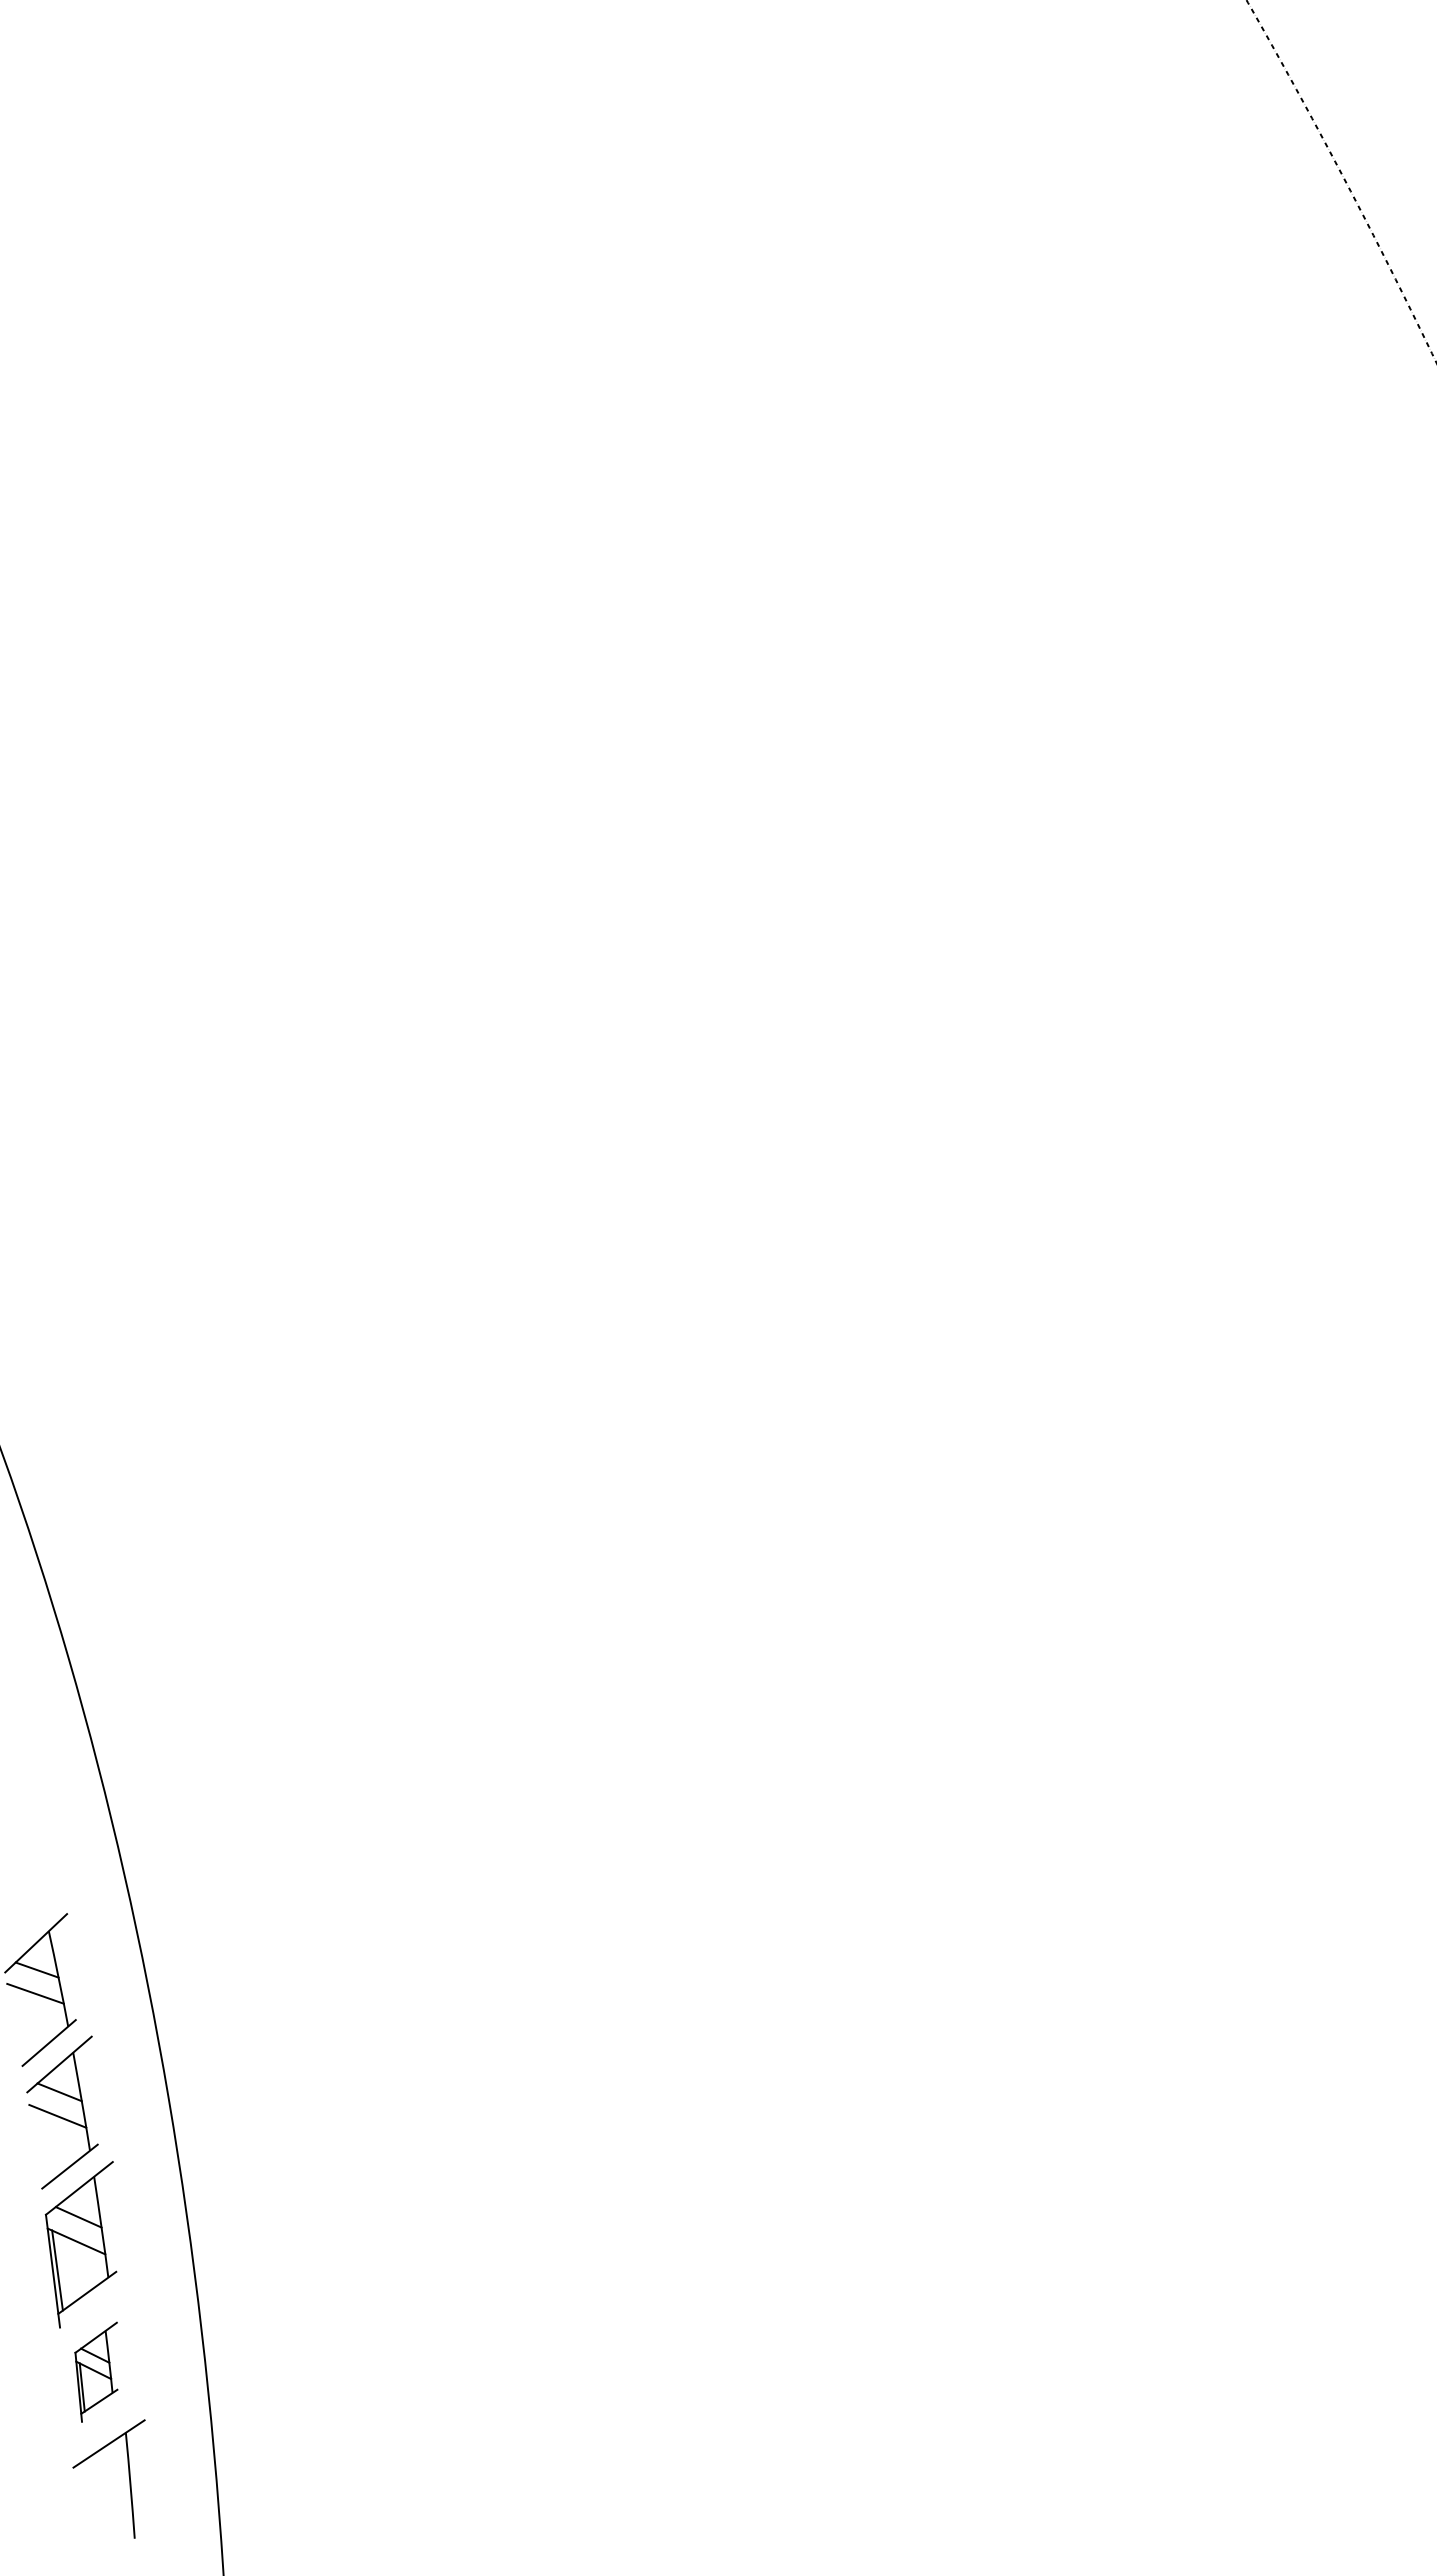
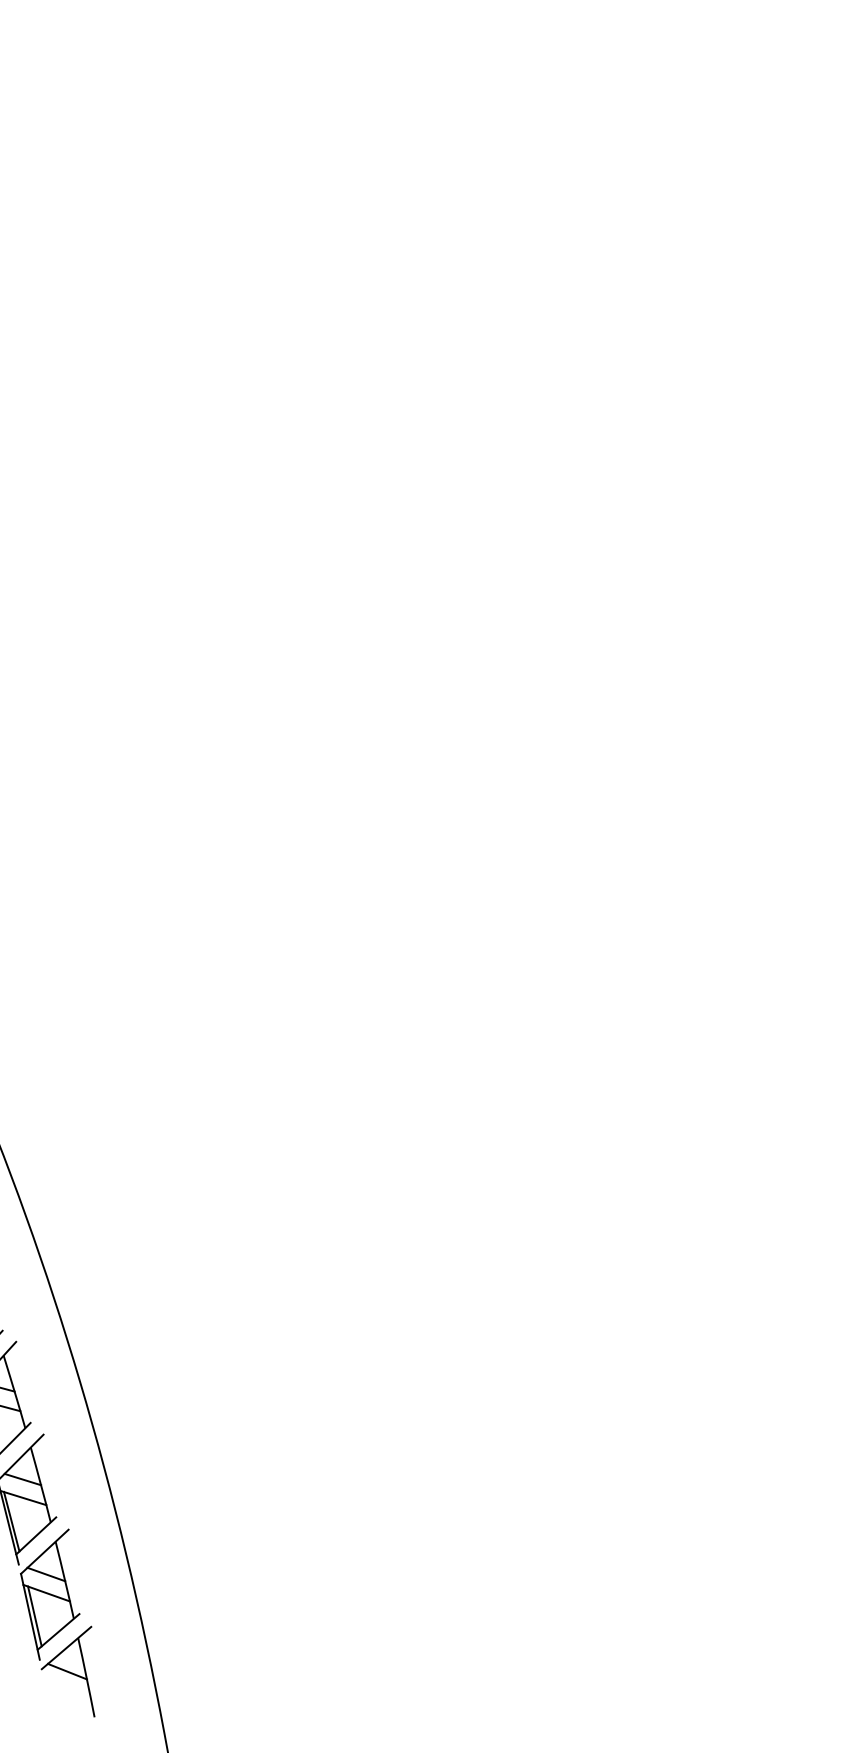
part: (96, 2371) -> (50, 1594), size x1.67
line: (106, 2474) -> (67, 1671), added

